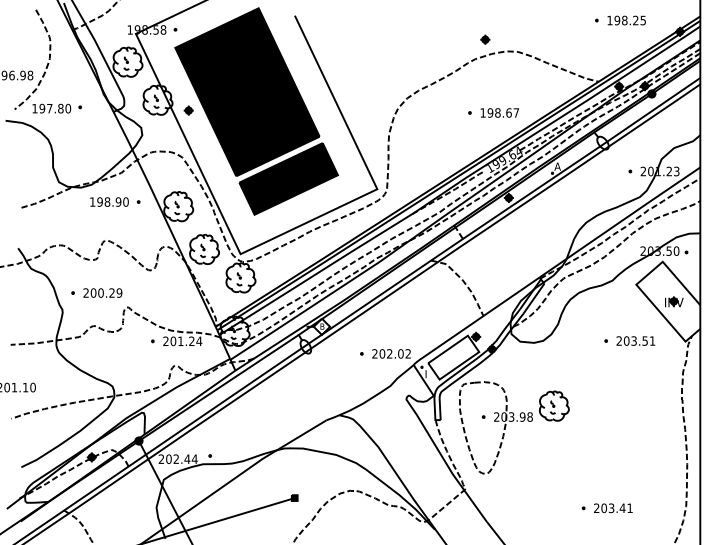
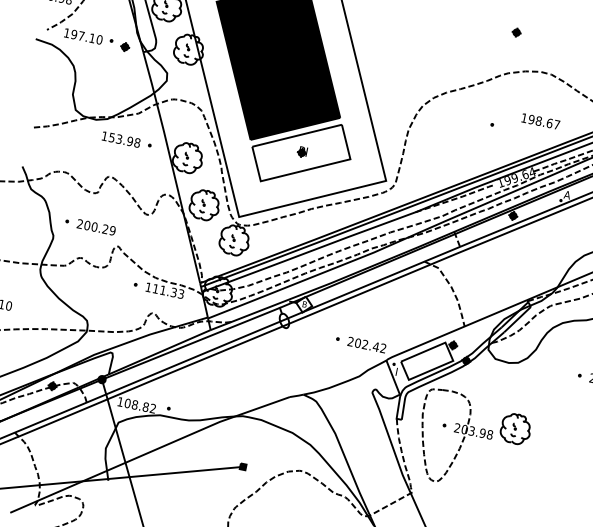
part: (485, 39) -> (516, 32), moved
text: (60, 108) -> (92, 38), 197.80 -> 197.10
part: (188, 110) -> (124, 46), moved
text: (499, 112) -> (540, 121), moved
fill: (288, 178) -> (301, 152), removed
text: (112, 201) -> (124, 139), 198.90 -> 153.98
text: (182, 341) -> (164, 290), 201.24 -> 111.33
text: (400, 353) -> (375, 346), 202.02 -> 202.42
text: (177, 458) -> (136, 404), 202.44 -> 108.82

